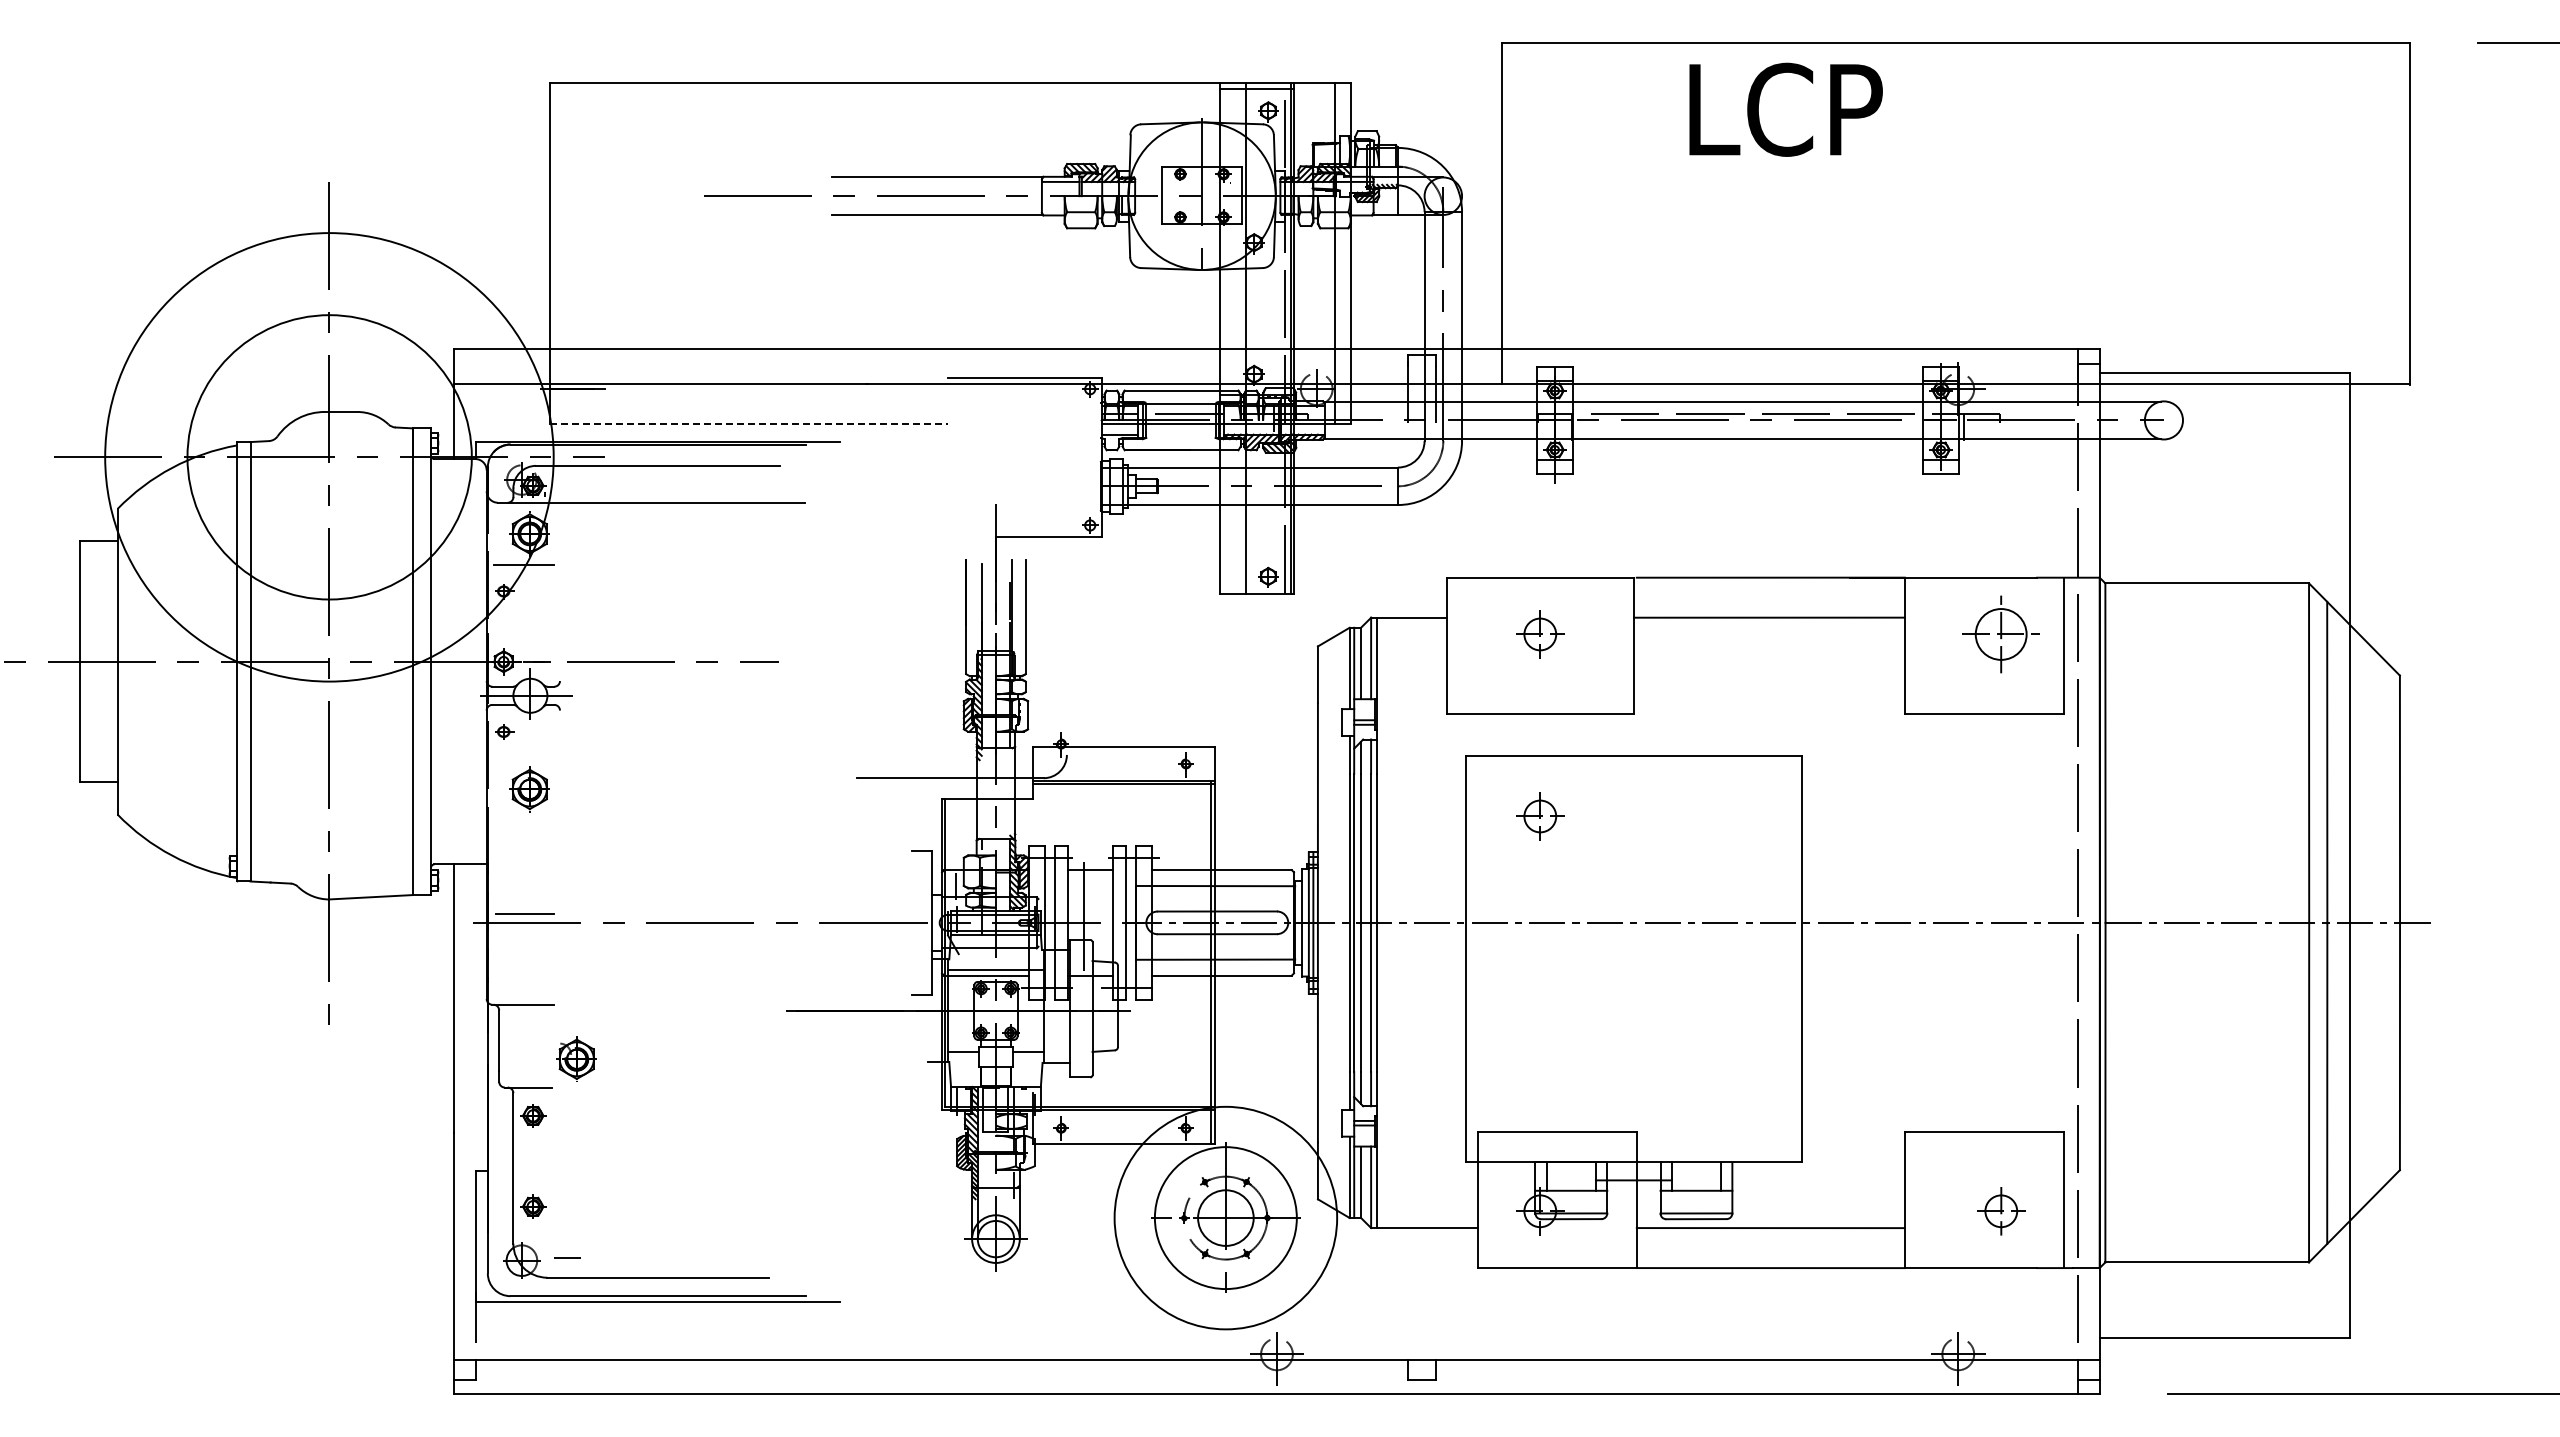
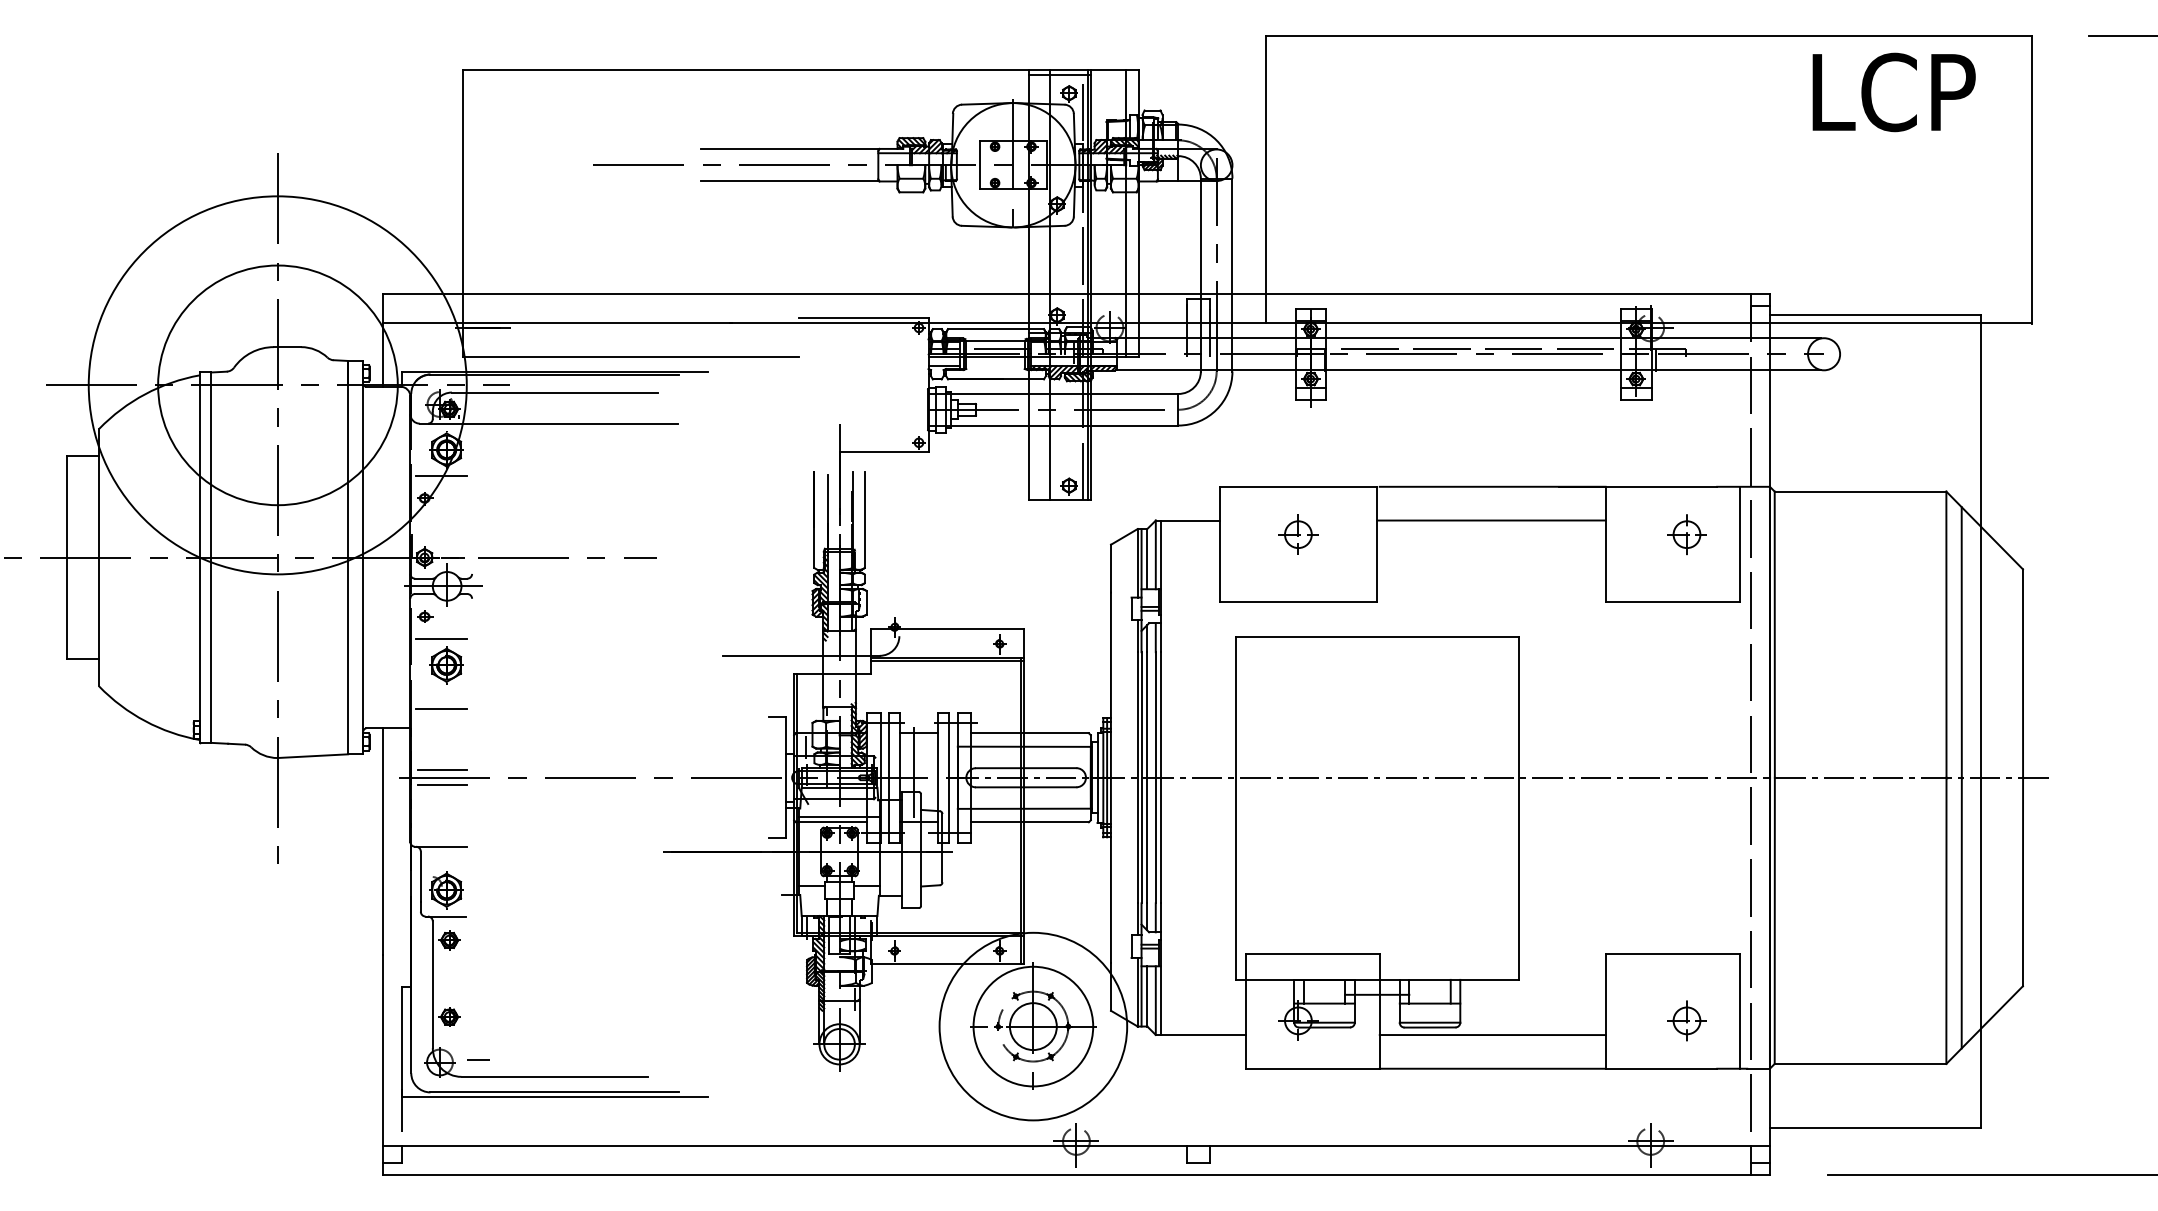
text: (1785, 109) -> (1893, 92), moved
line: (749, 423) -> (631, 356), dashed -> solid
part: (2001, 634) -> (1687, 534), size x0.62
line: (523, 758) -> (441, 639), added
part: (1540, 816) -> (1298, 688), removed
line: (523, 841) -> (441, 709), added
line: (524, 931) -> (442, 785), added
part: (576, 1058) -> (446, 889), moved

